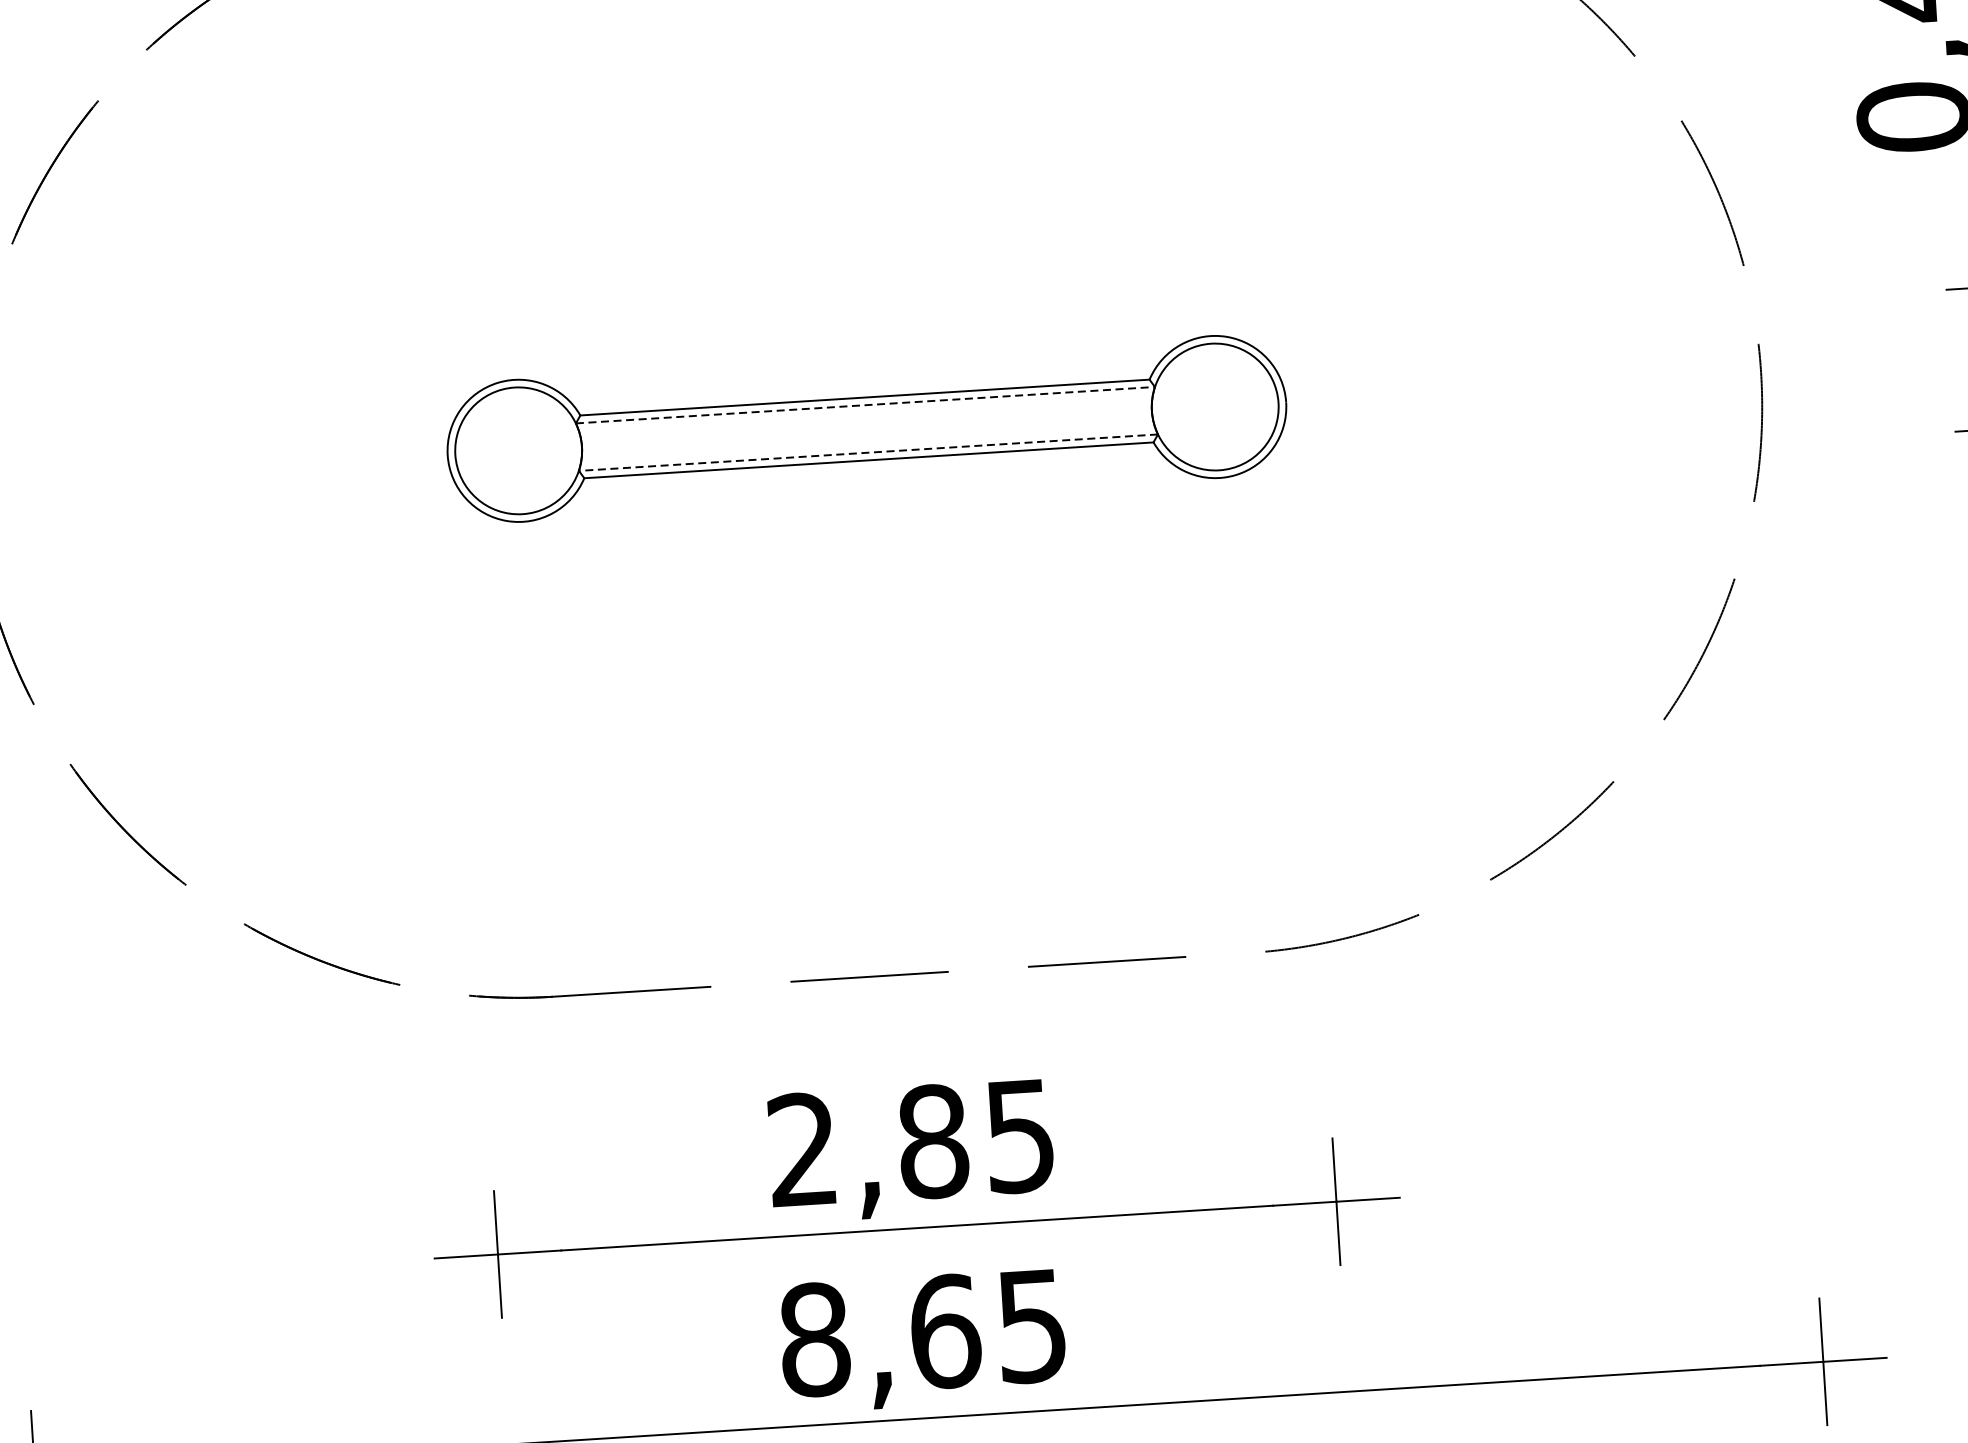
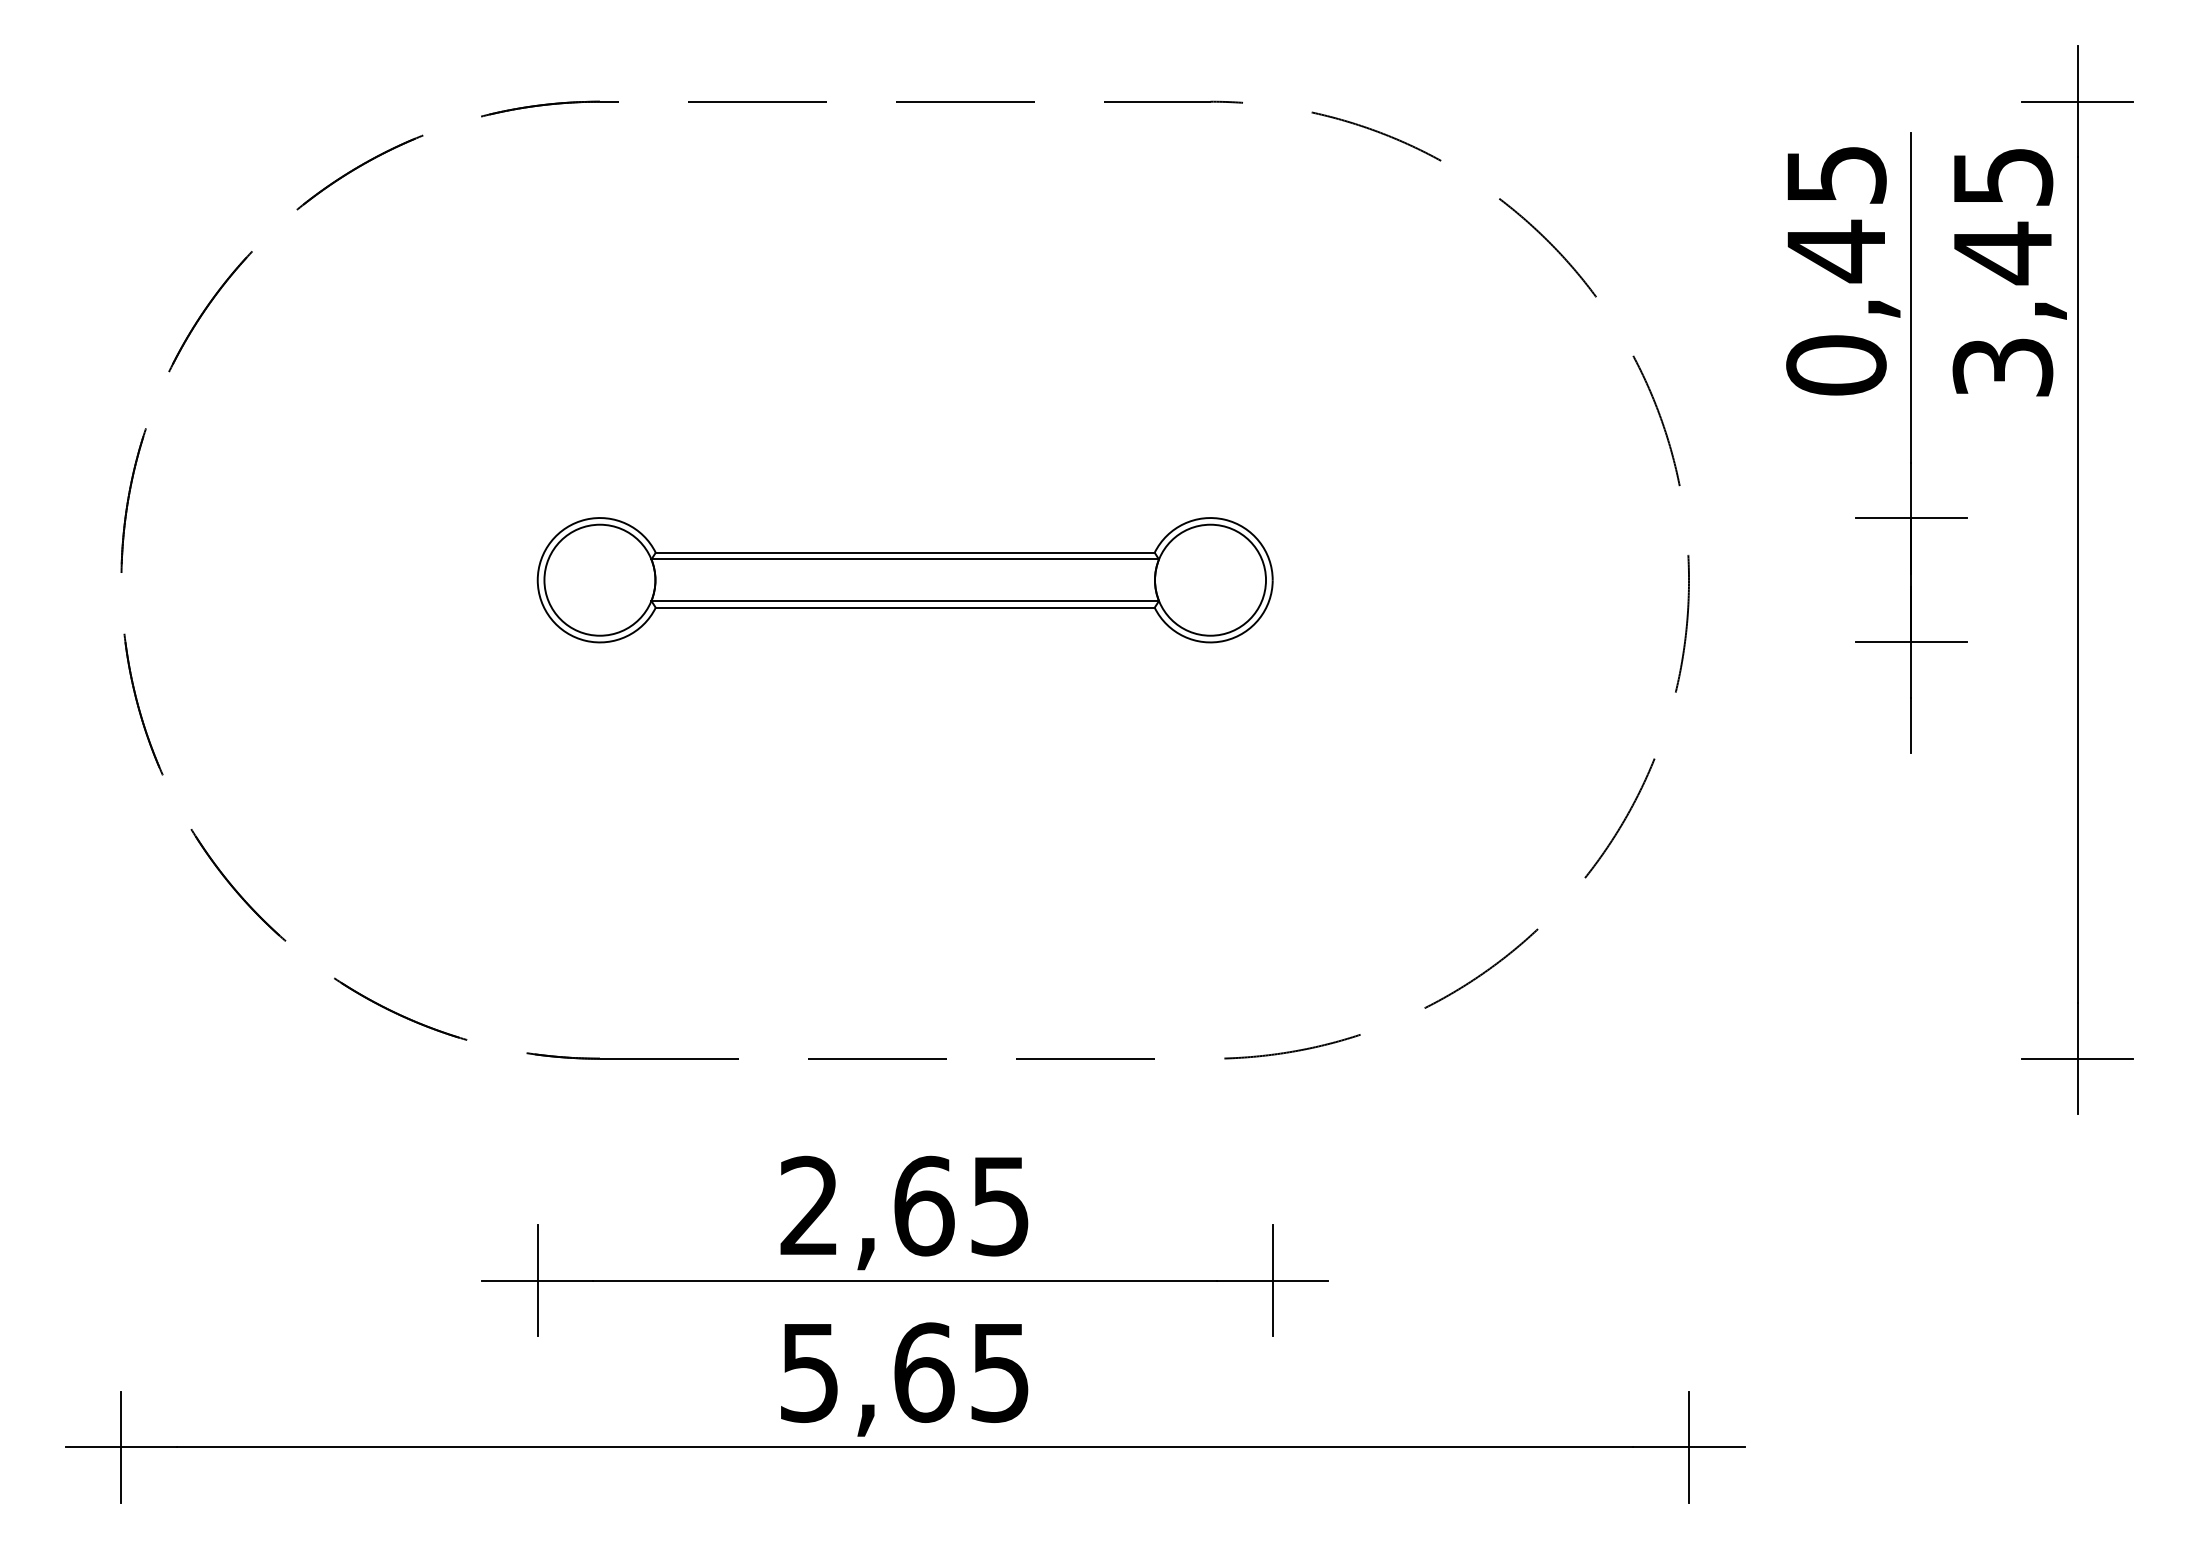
line: (865, 405) -> (905, 559), dashed -> solid
line: (868, 453) -> (905, 601), dashed -> solid
text: (933, 1140) -> (924, 1205), 2,85 -> 2,65
text: (814, 1339) -> (809, 1372), 8,65 -> 5,65

